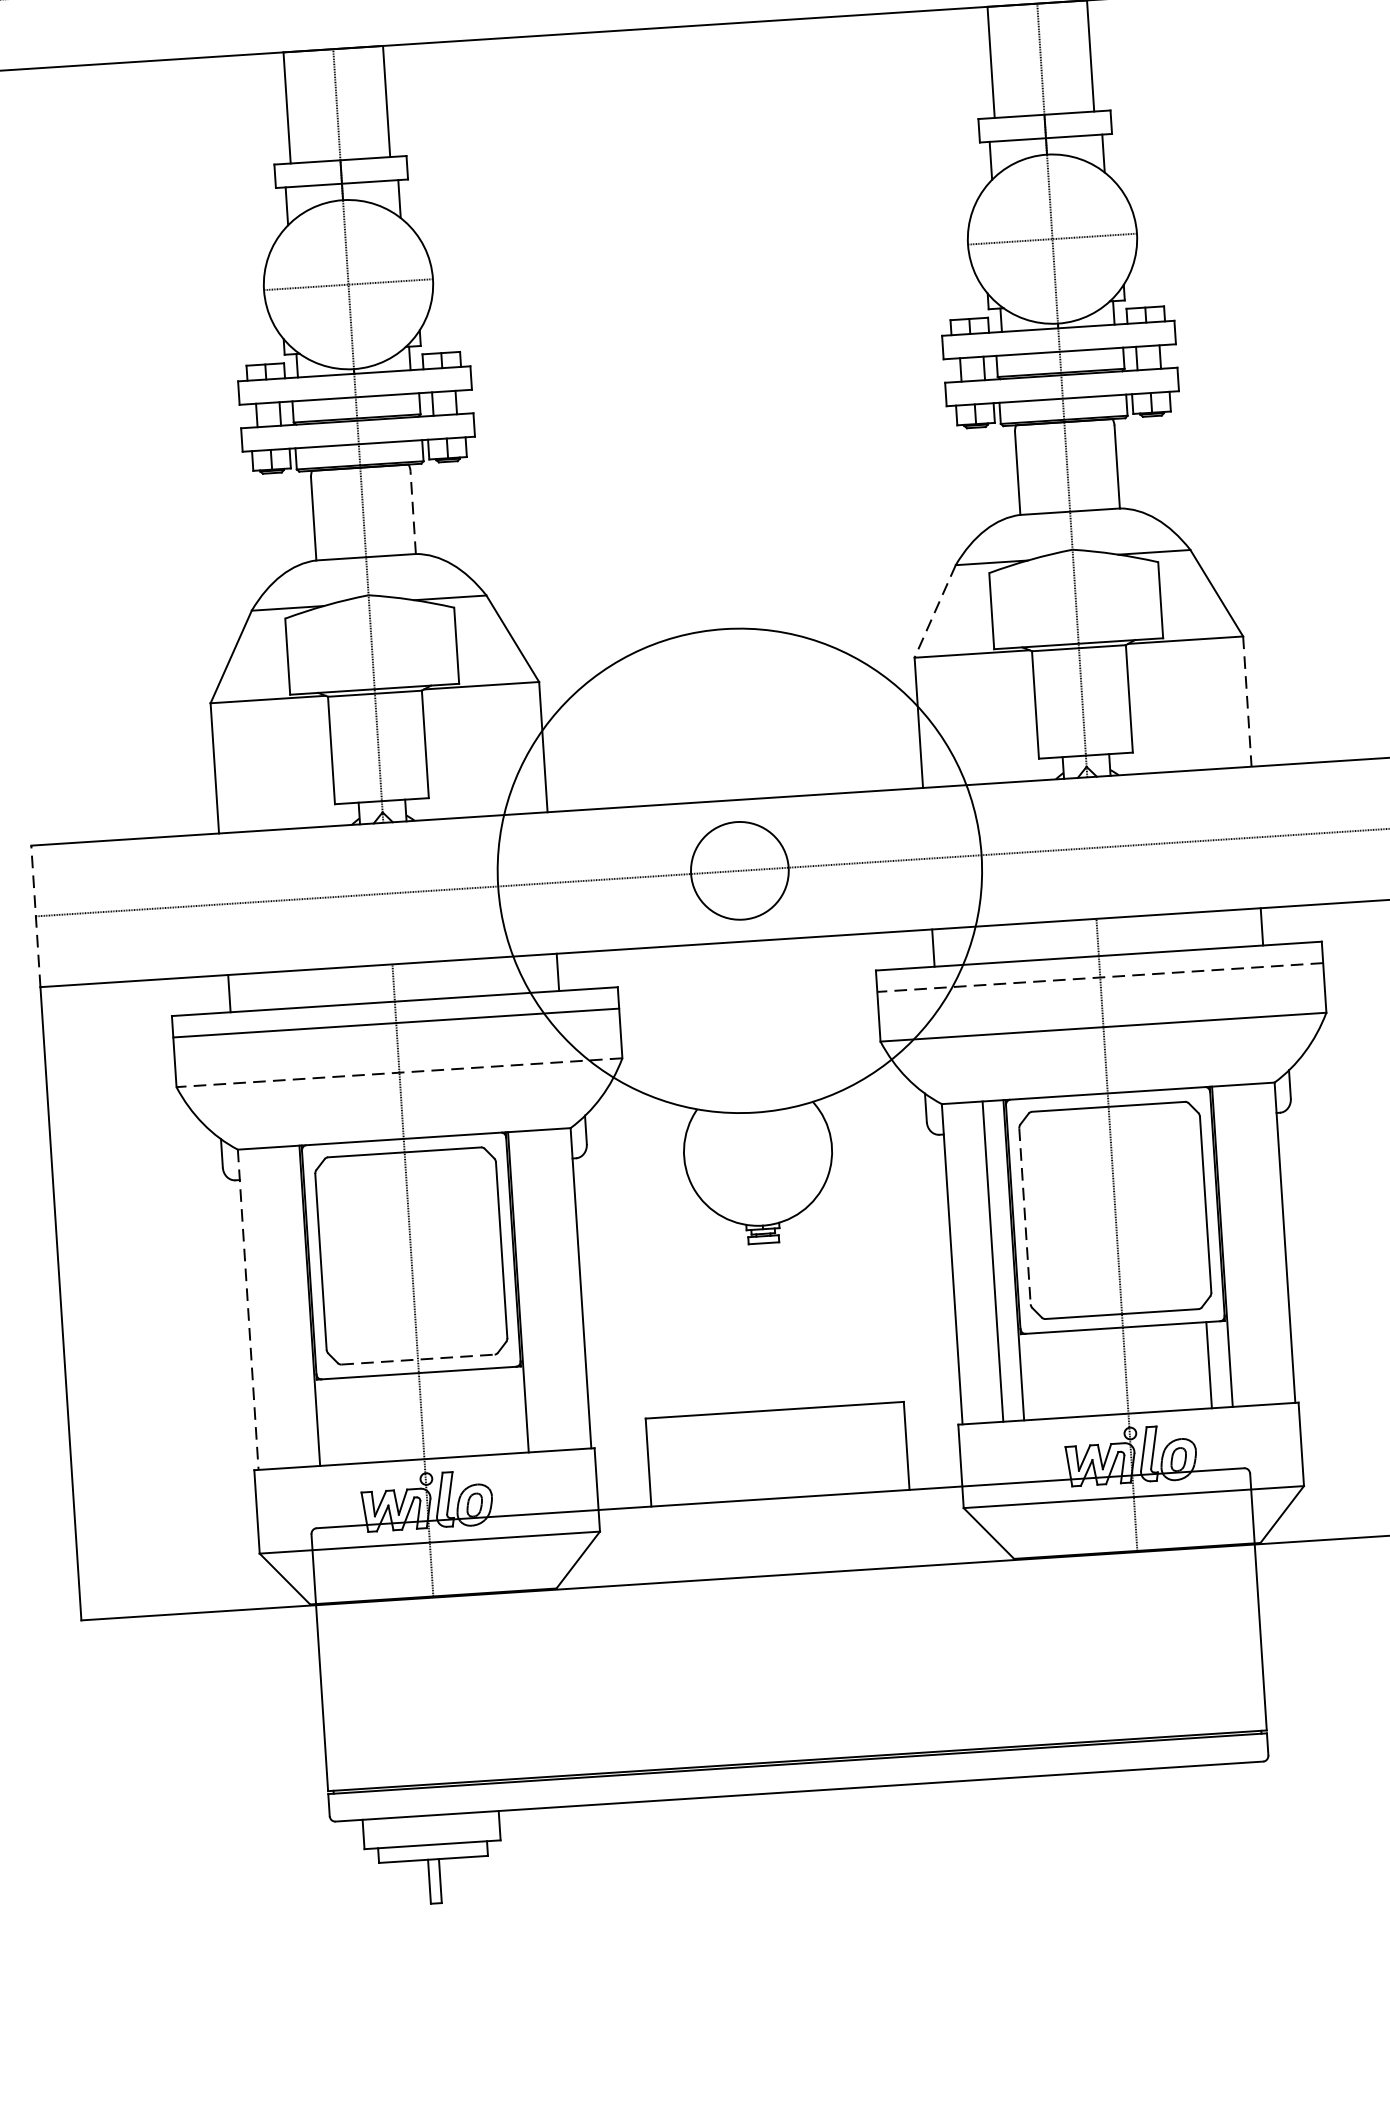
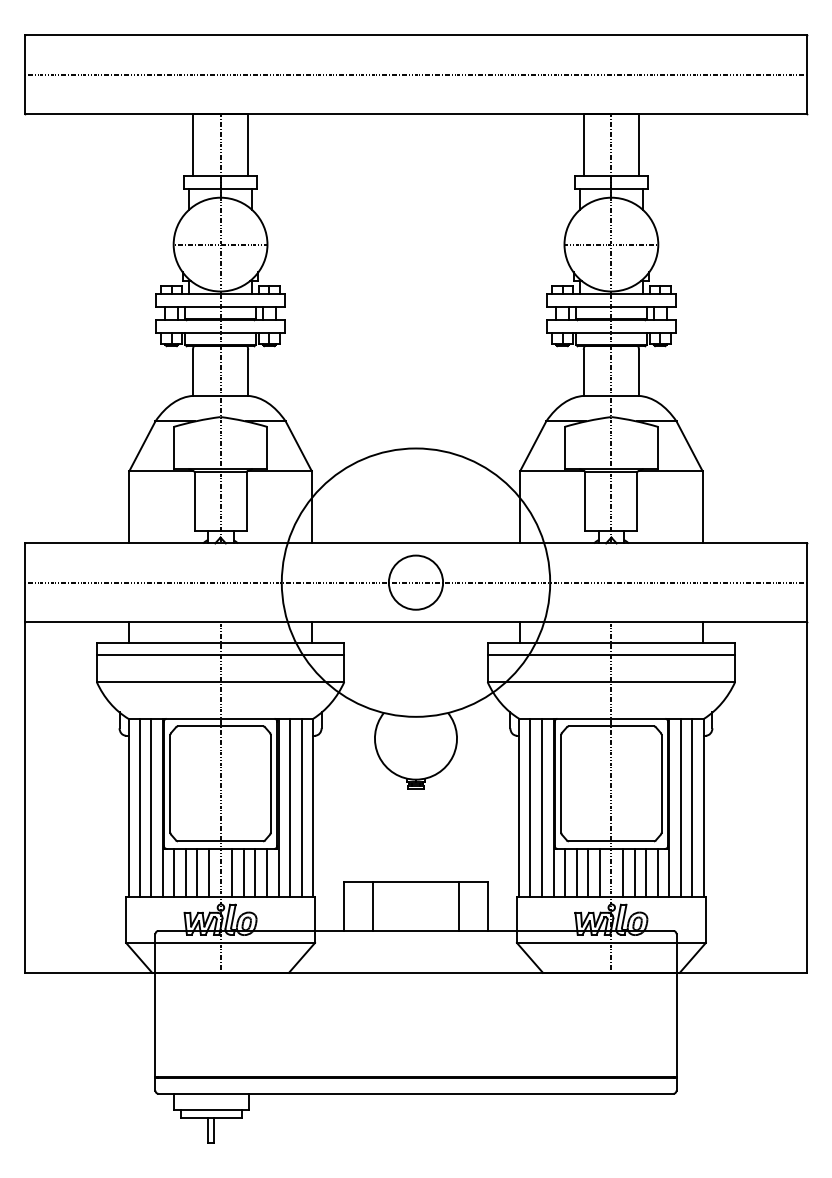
line: (413, 511) -> (248, 372), dashed -> solid
line: (935, 611) -> (533, 446), dashed -> solid
line: (1247, 702) -> (702, 507), dashed -> solid
line: (36, 916) -> (25, 582), dashed -> solid
line: (1100, 977) -> (611, 654), dashed -> solid
line: (399, 1073) -> (220, 682), dashed -> solid
line: (1025, 1215) -> (561, 783), dashed -> solid
line: (1264, 1243) -> (692, 807), added
line: (1242, 1245) -> (680, 807), added
line: (972, 1262) -> (530, 807), added
line: (559, 1289) -> (301, 807), added
line: (540, 1290) -> (290, 807), added
line: (289, 1306) -> (151, 807), added
line: (268, 1308) -> (139, 807), added
line: (248, 1309) -> (128, 807), dashed -> solid
line: (417, 1359) -> (220, 841), dashed -> solid
line: (1188, 1366) -> (646, 872), added
line: (1167, 1367) -> (634, 872), added
line: (1145, 1368) -> (622, 872), added
line: (1104, 1371) -> (599, 872), added
line: (1084, 1372) -> (588, 872), added
line: (1062, 1374) -> (576, 872), added
line: (1042, 1375) -> (565, 872), added
line: (504, 1410) -> (266, 872), added
line: (484, 1411) -> (255, 872), added
line: (462, 1413) -> (243, 872), added
line: (443, 1414) -> (232, 872), added
line: (401, 1416) -> (209, 872), added
line: (380, 1418) -> (197, 872), added
line: (358, 1419) -> (185, 872), added
line: (338, 1421) -> (174, 872), added
line: (854, 1449) -> (458, 906), added
line: (701, 1459) -> (373, 906), added

